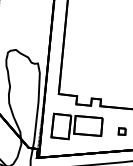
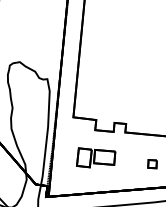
part: (76, 126) -> (95, 157), size x0.6

